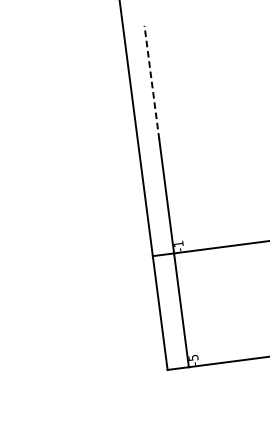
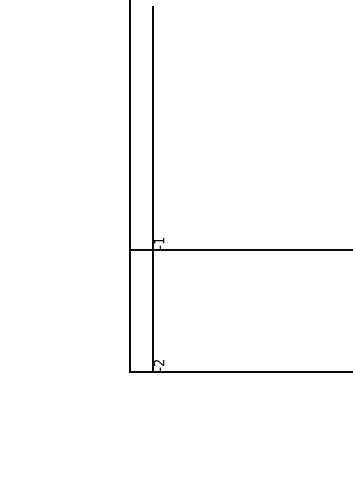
line: (151, 82) -> (152, 66), dashed -> solid
text: (193, 357) -> (159, 362), -5 -> -2

